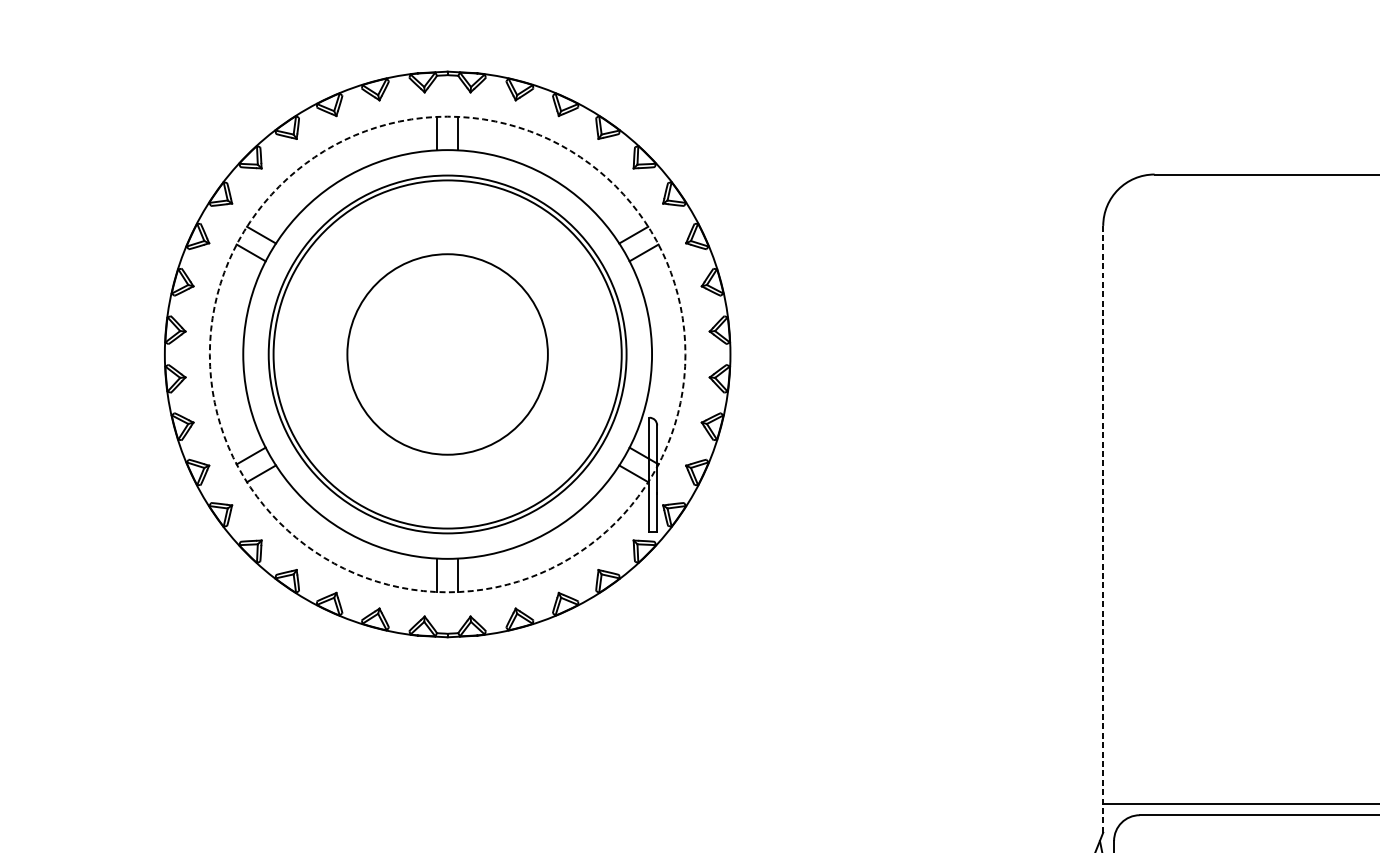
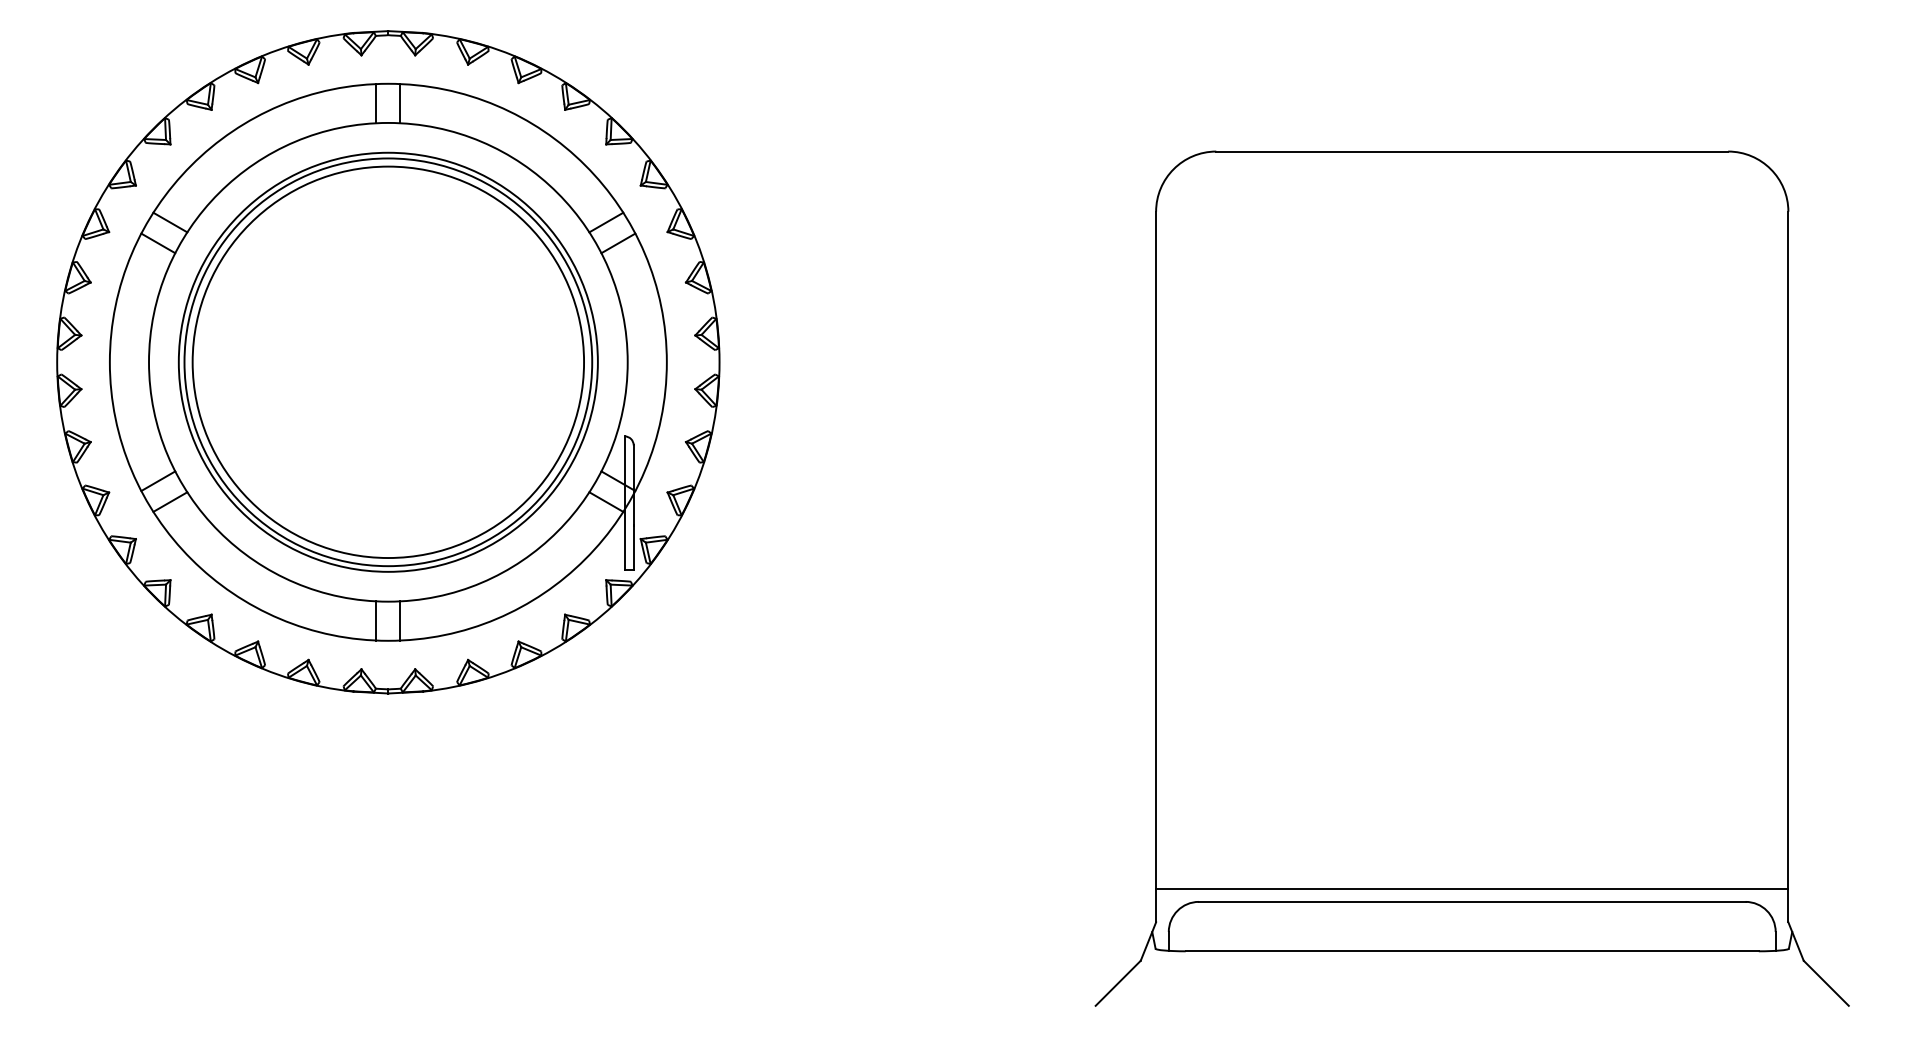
circle: (446, 353) -> (387, 361), dashed -> solid
circle: (447, 354) -> (388, 362), size x1.67
line: (1103, 528) -> (1156, 566), dashed -> solid

